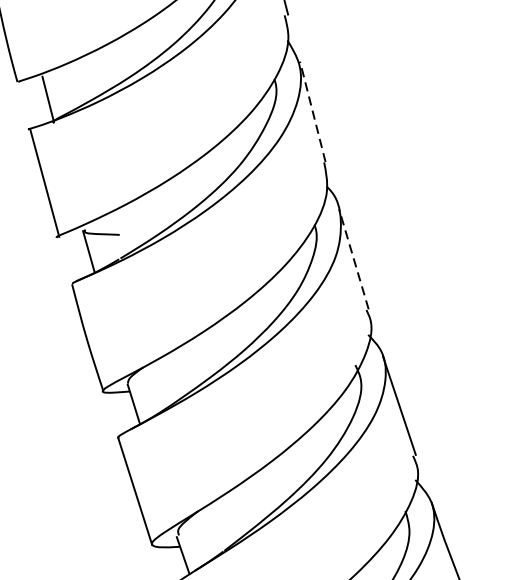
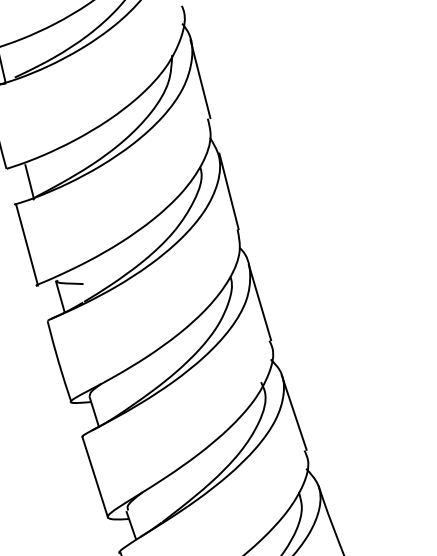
line: (312, 110) -> (228, 190), dashed -> solid
line: (353, 259) -> (259, 302), dashed -> solid

